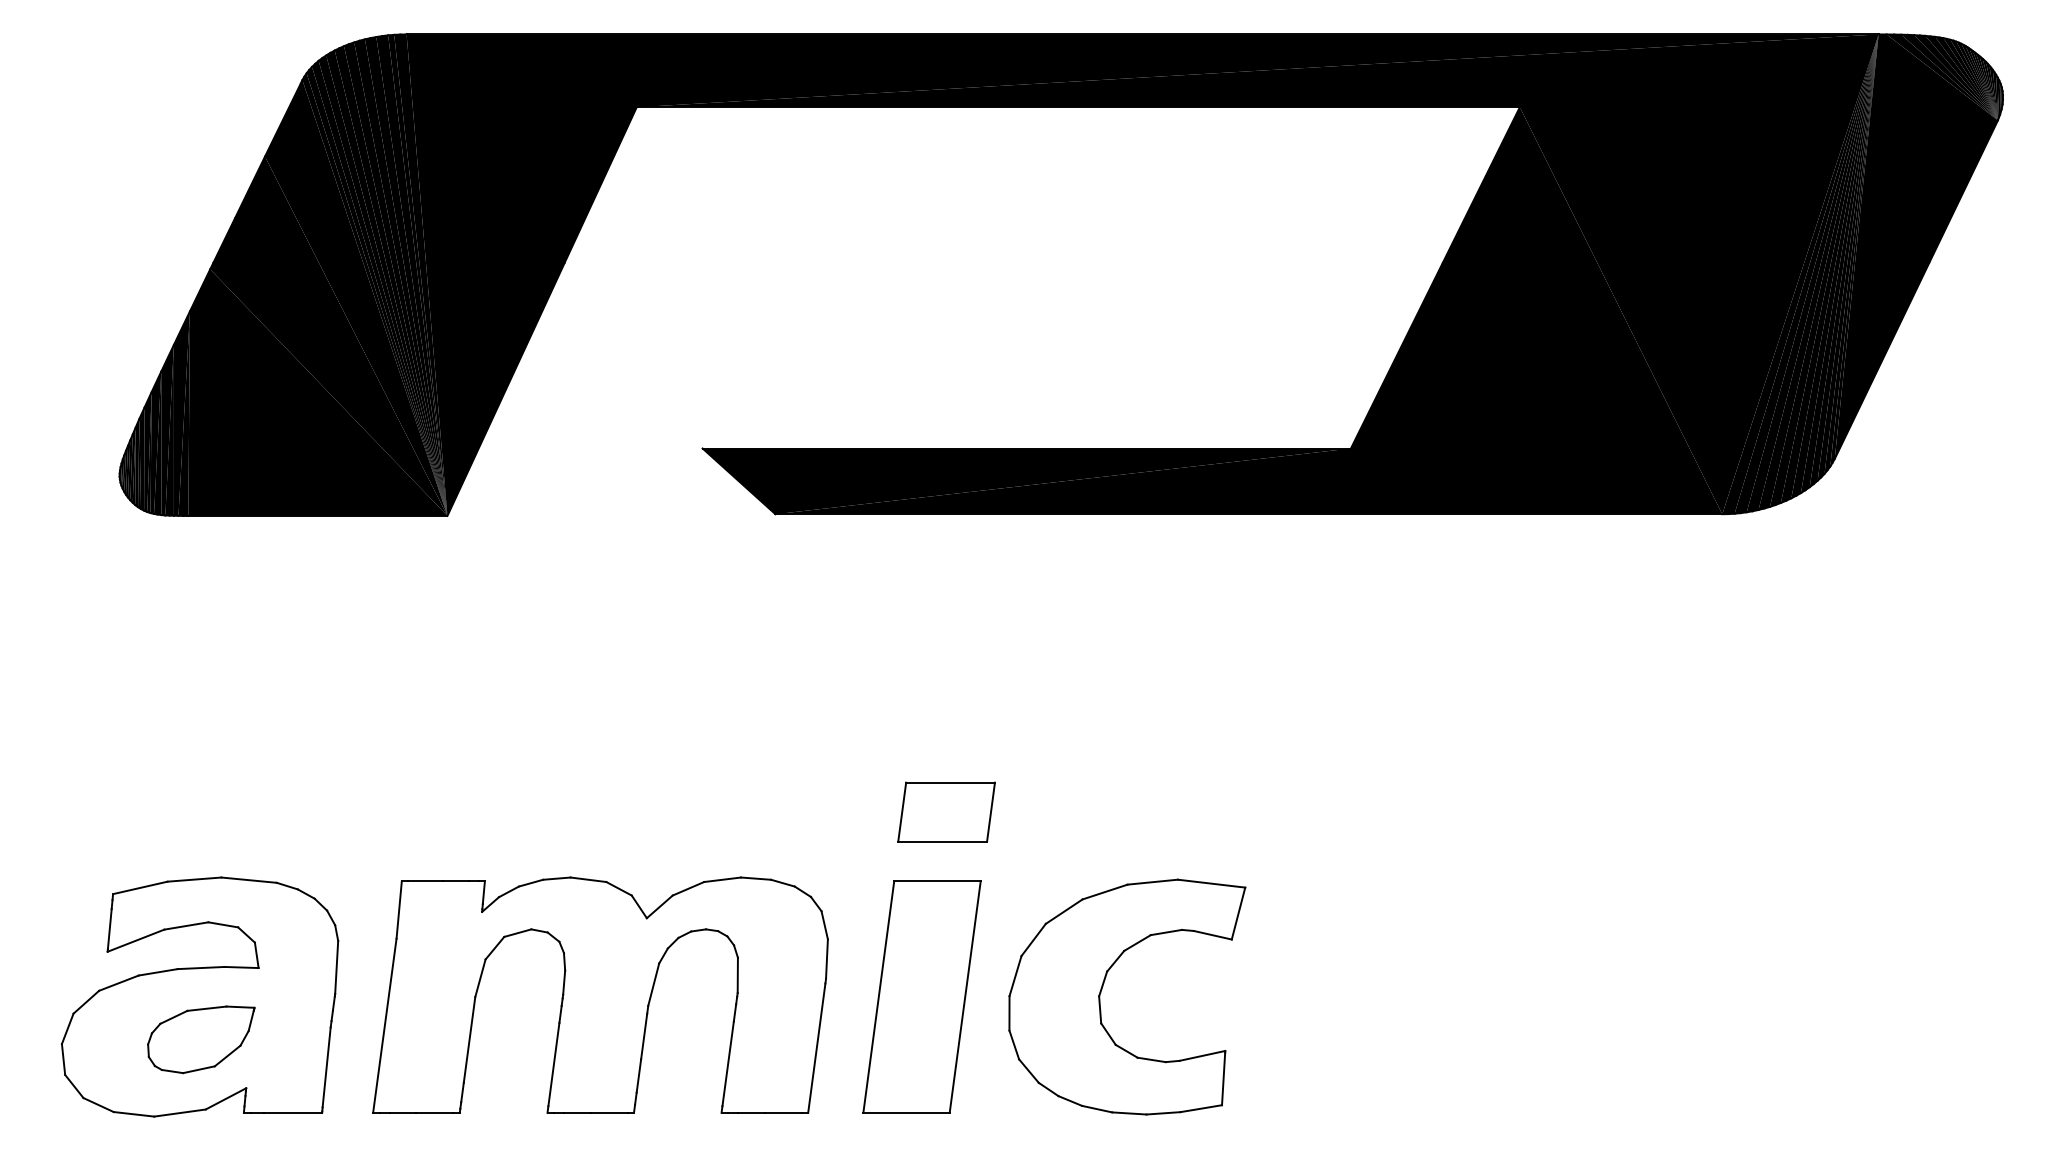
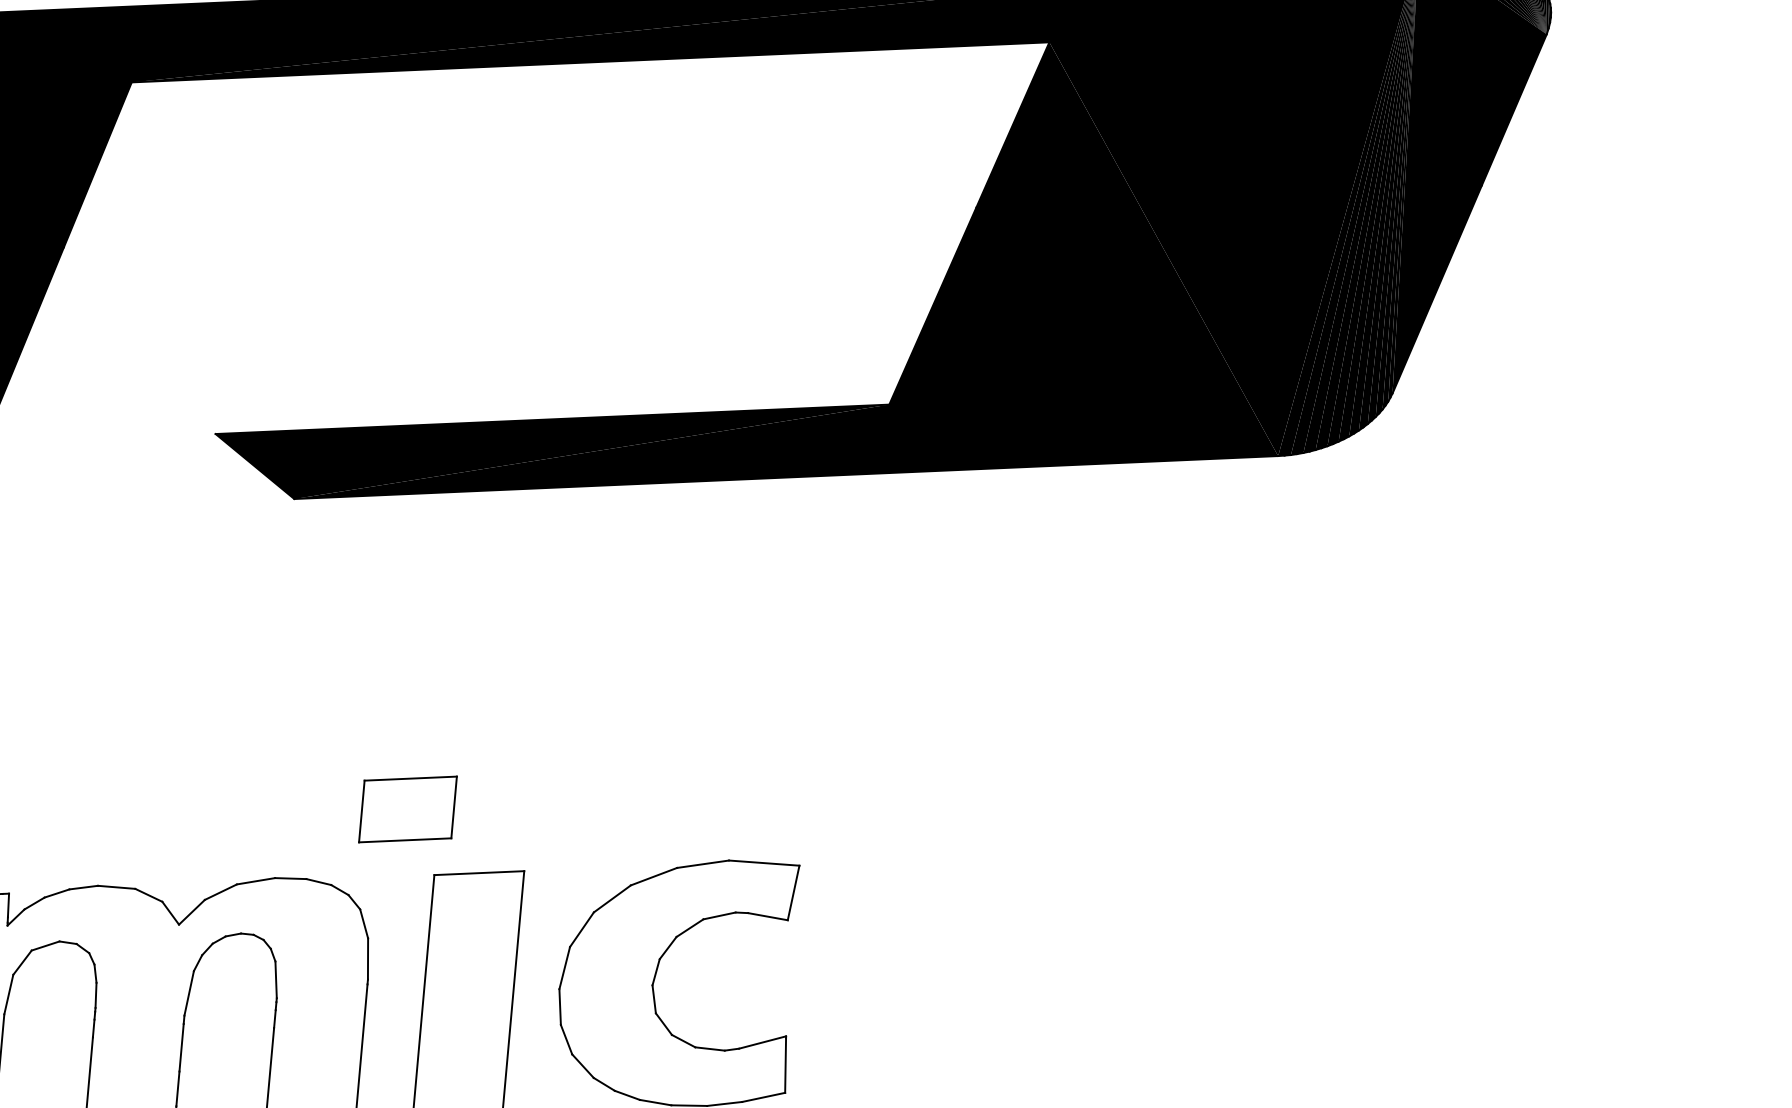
part: (946, 811) -> (407, 808), moved

